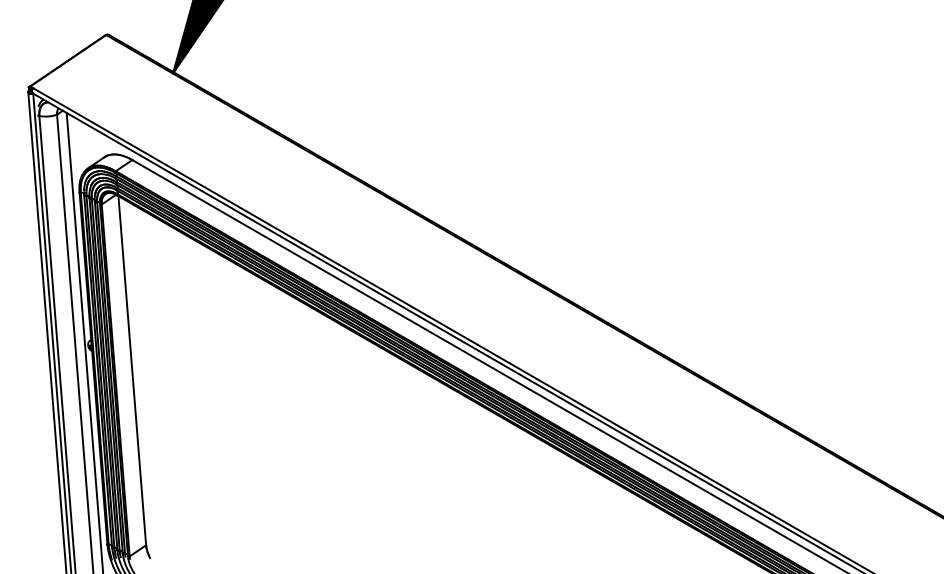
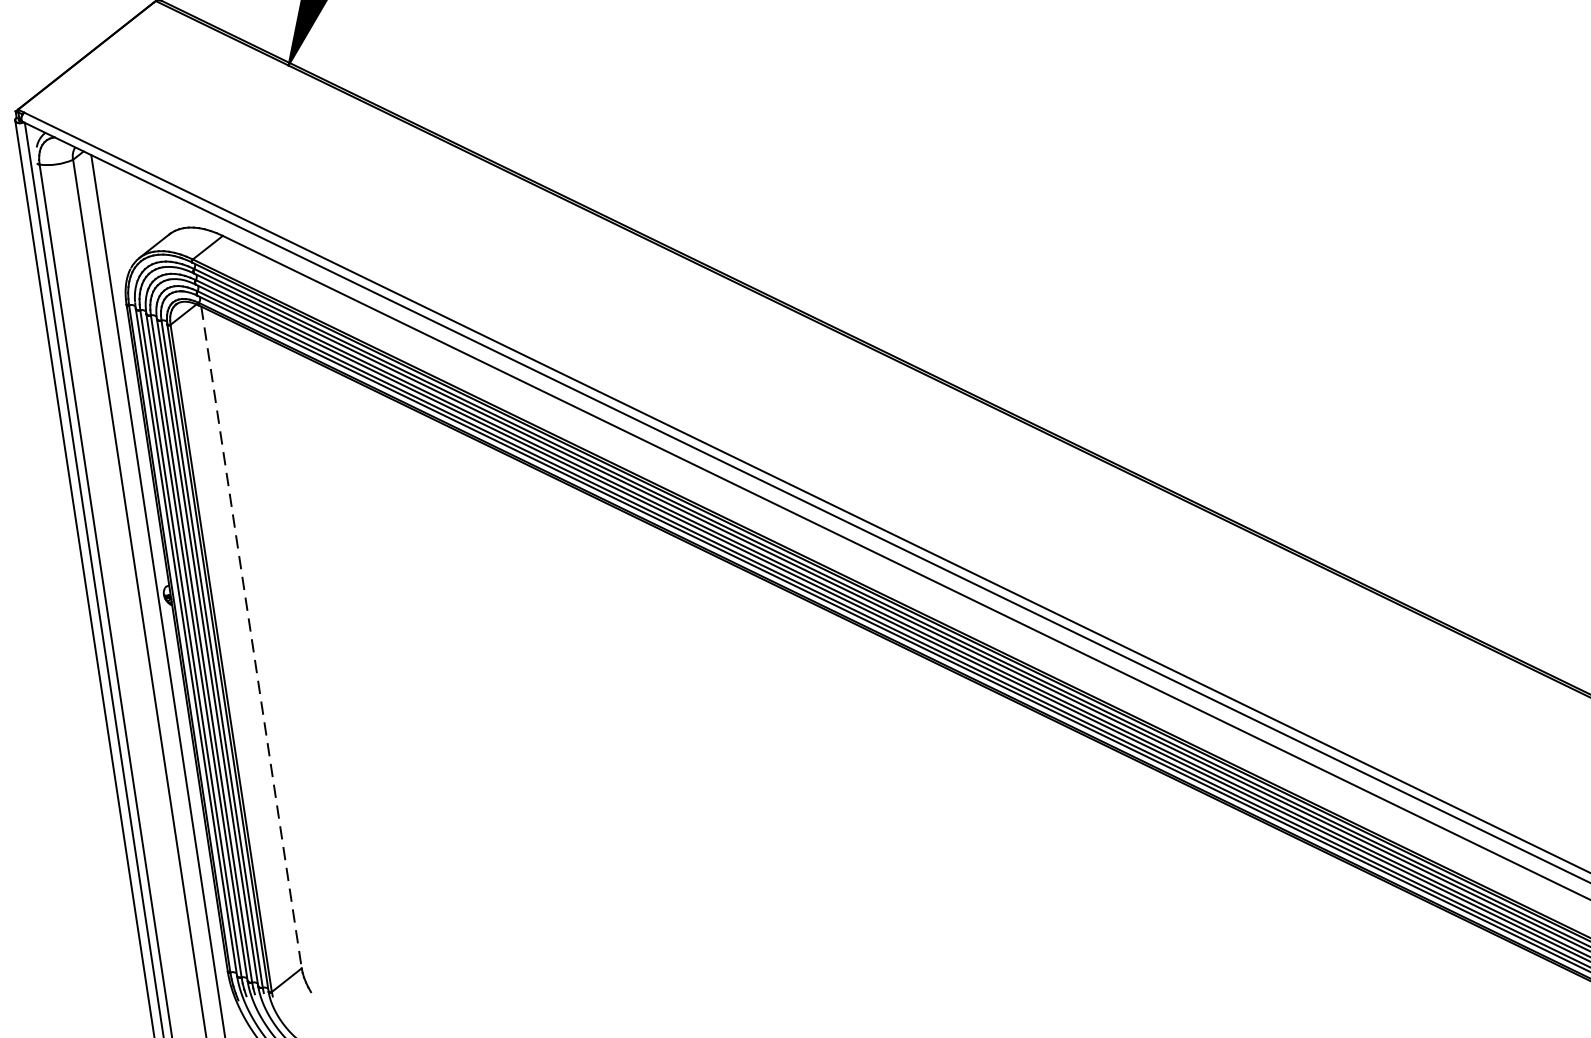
line: (132, 371) -> (252, 638), solid -> dashed

